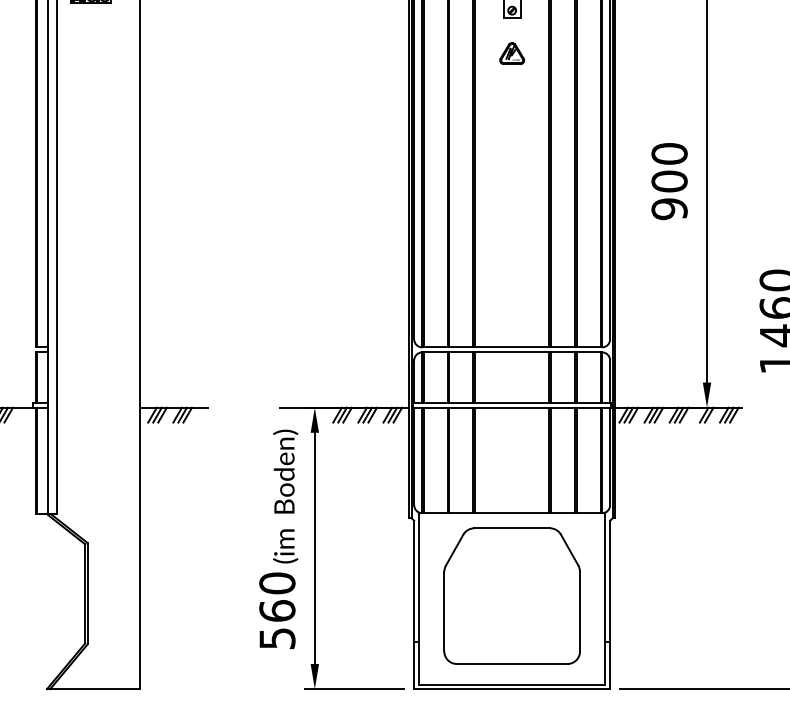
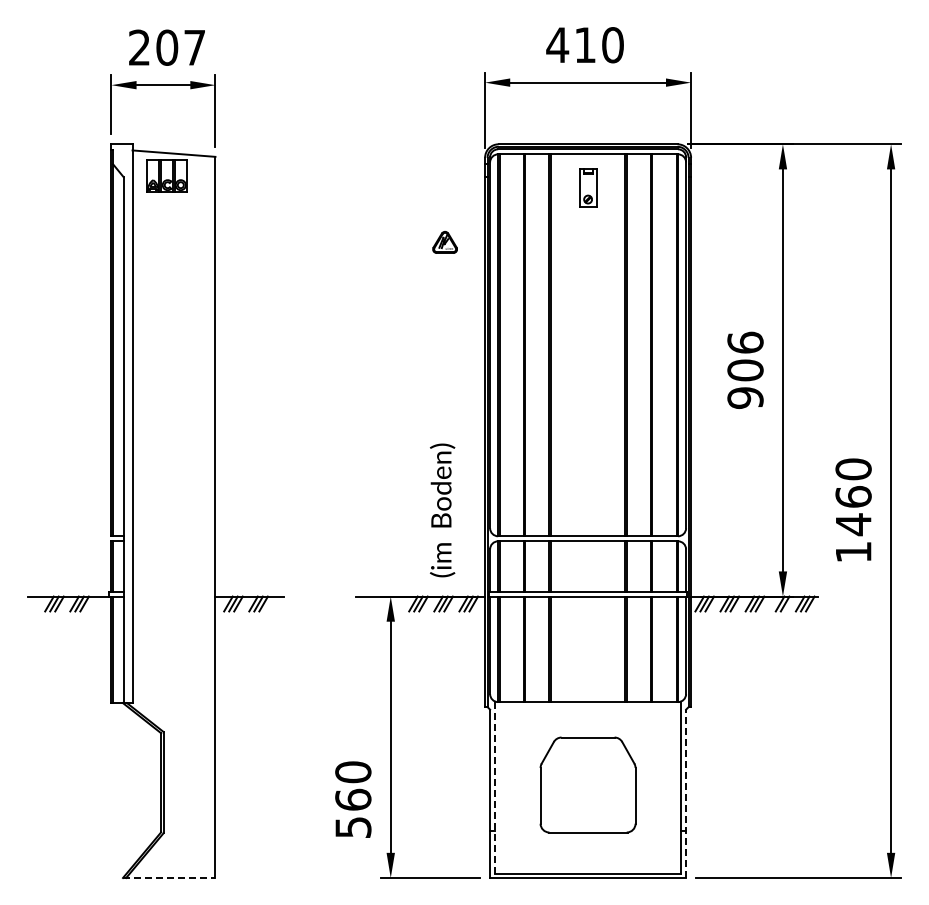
part: (511, 53) -> (444, 242), moved
text: (669, 153) -> (745, 342), 900 -> 906
text: (285, 496) -> (442, 510), moved
part: (511, 595) -> (587, 784), size x0.7
line: (419, 599) -> (495, 788), solid -> dashed
line: (610, 604) -> (686, 793), solid -> dashed
line: (93, 689) -> (169, 878), solid -> dashed

